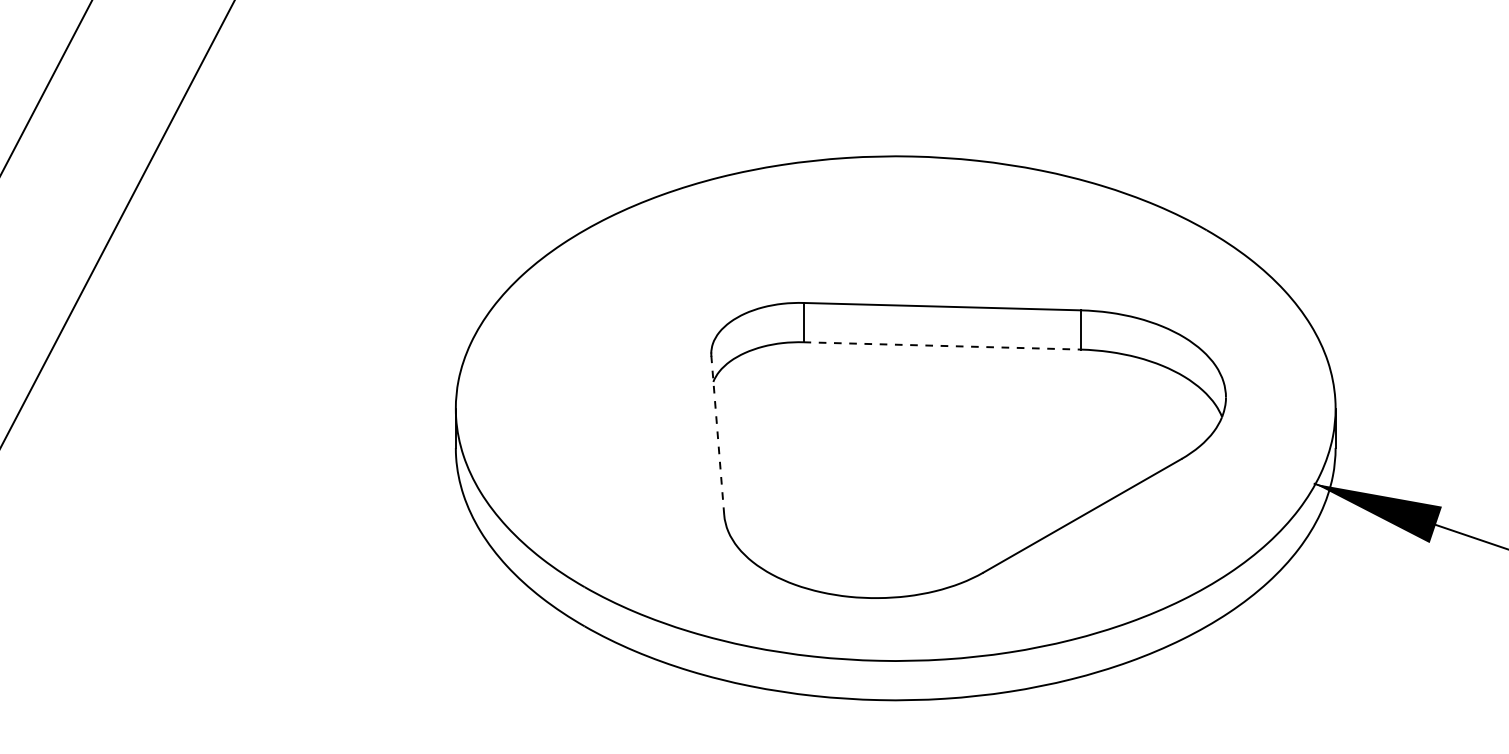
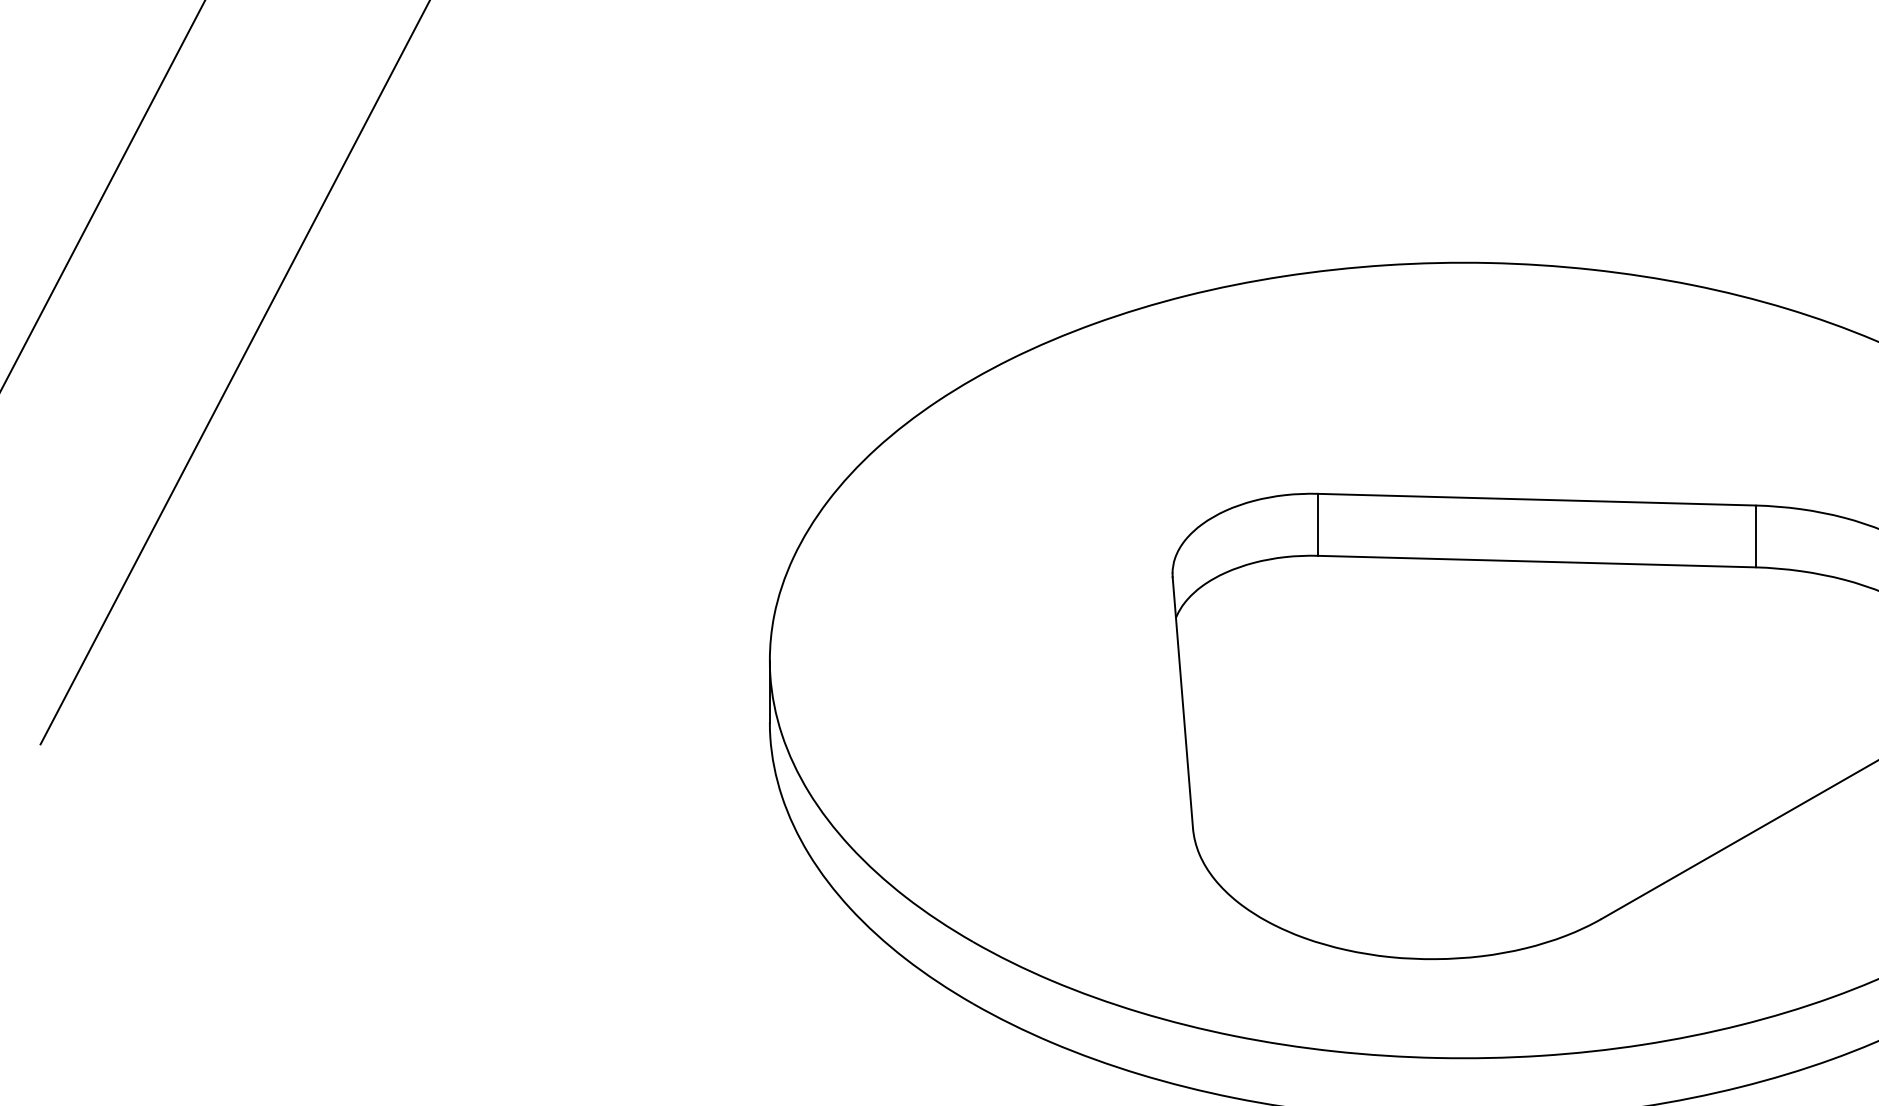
line: (942, 345) -> (1537, 560), dashed -> solid
line: (717, 435) -> (1182, 702), dashed -> solid

